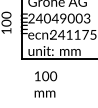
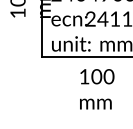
text: (45, 84) -> (96, 89), moved

